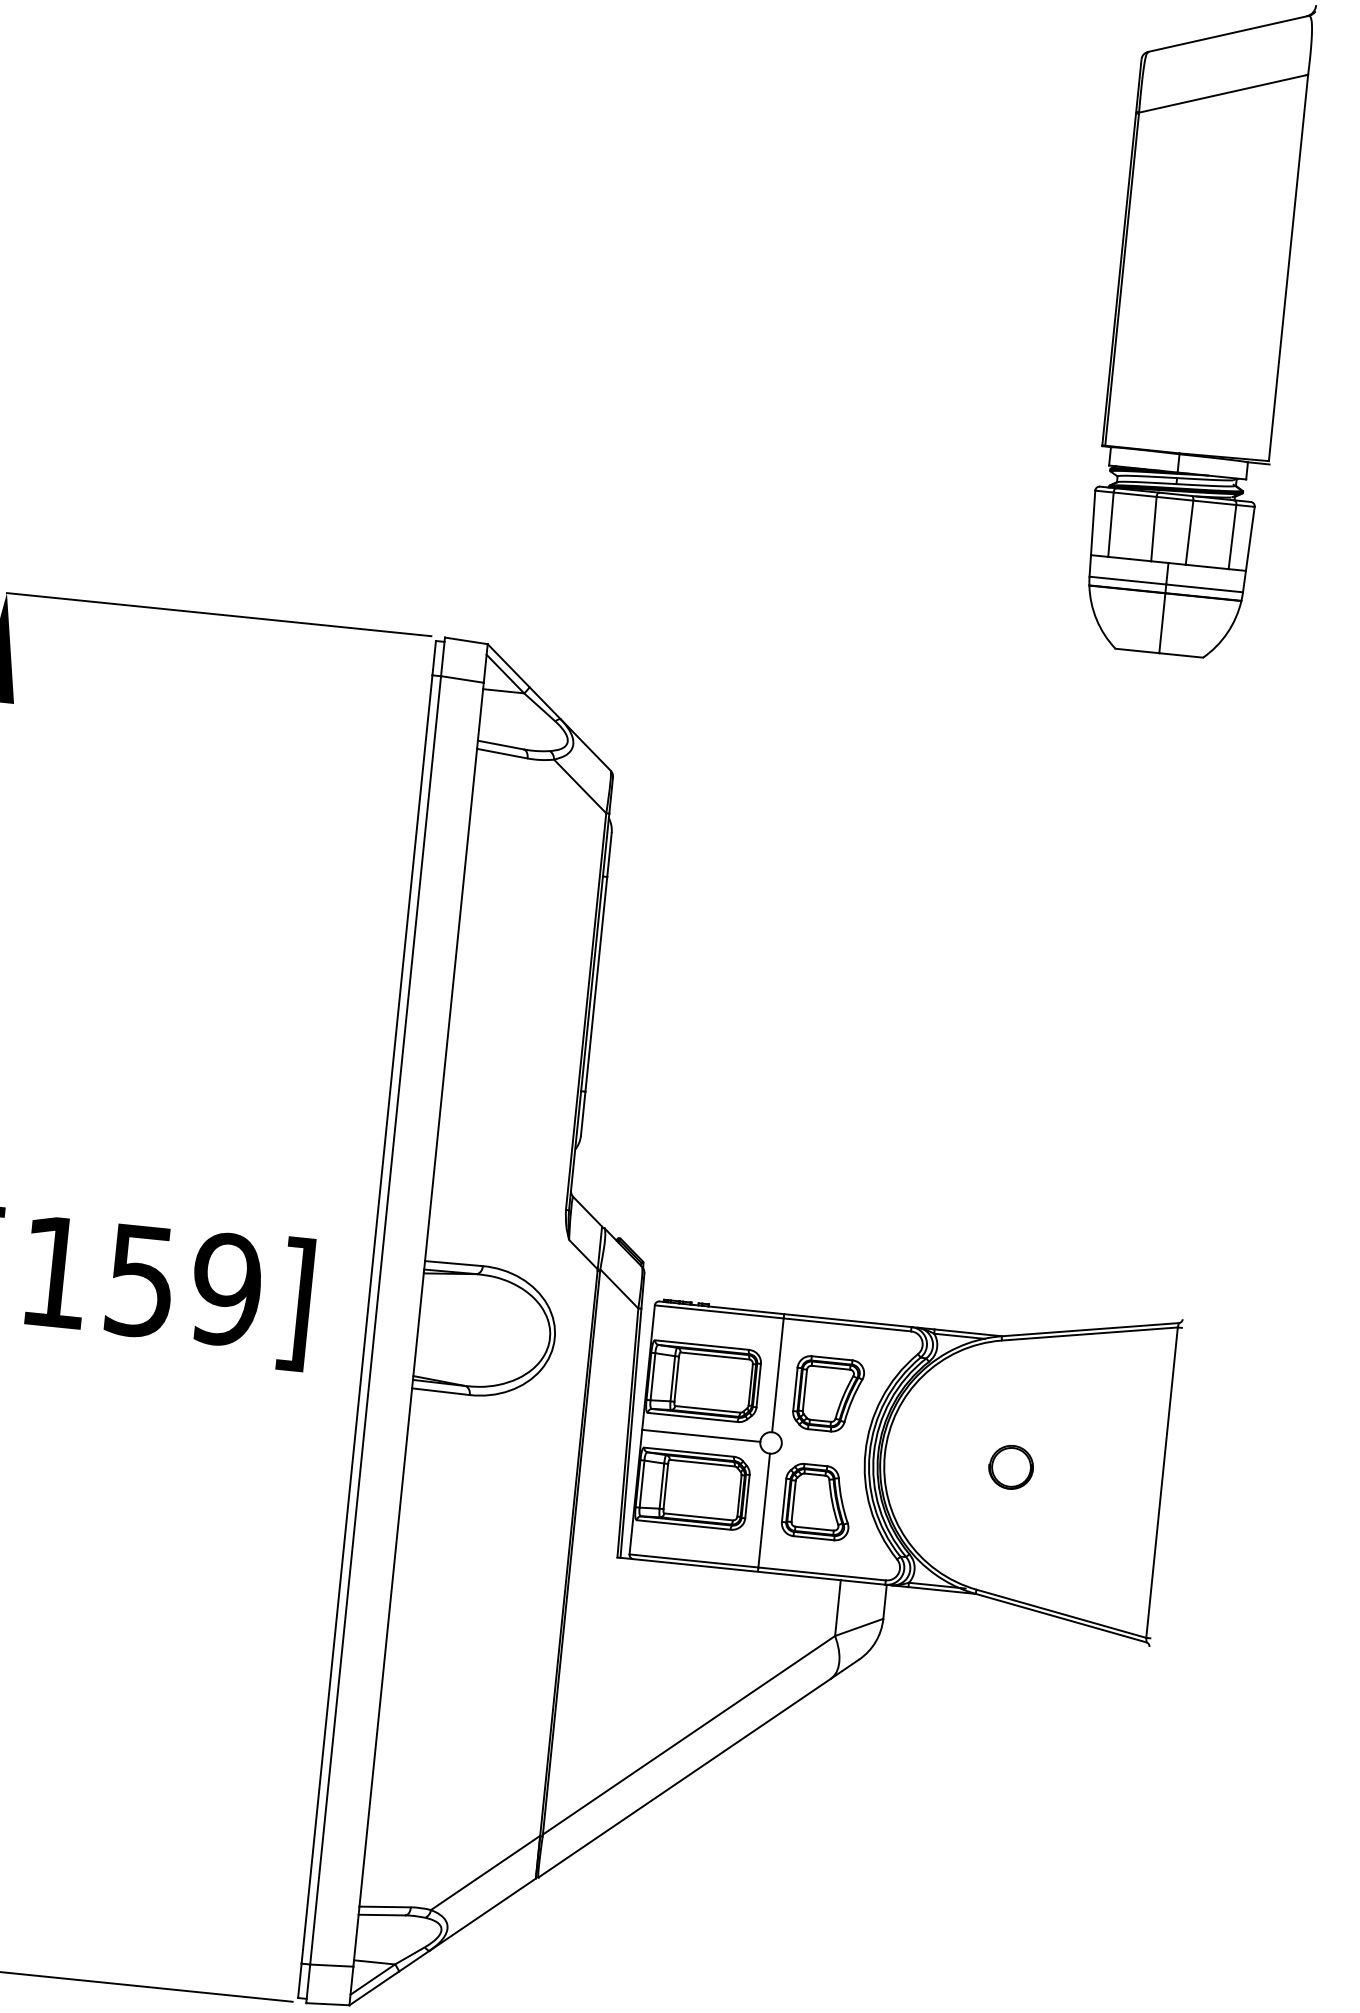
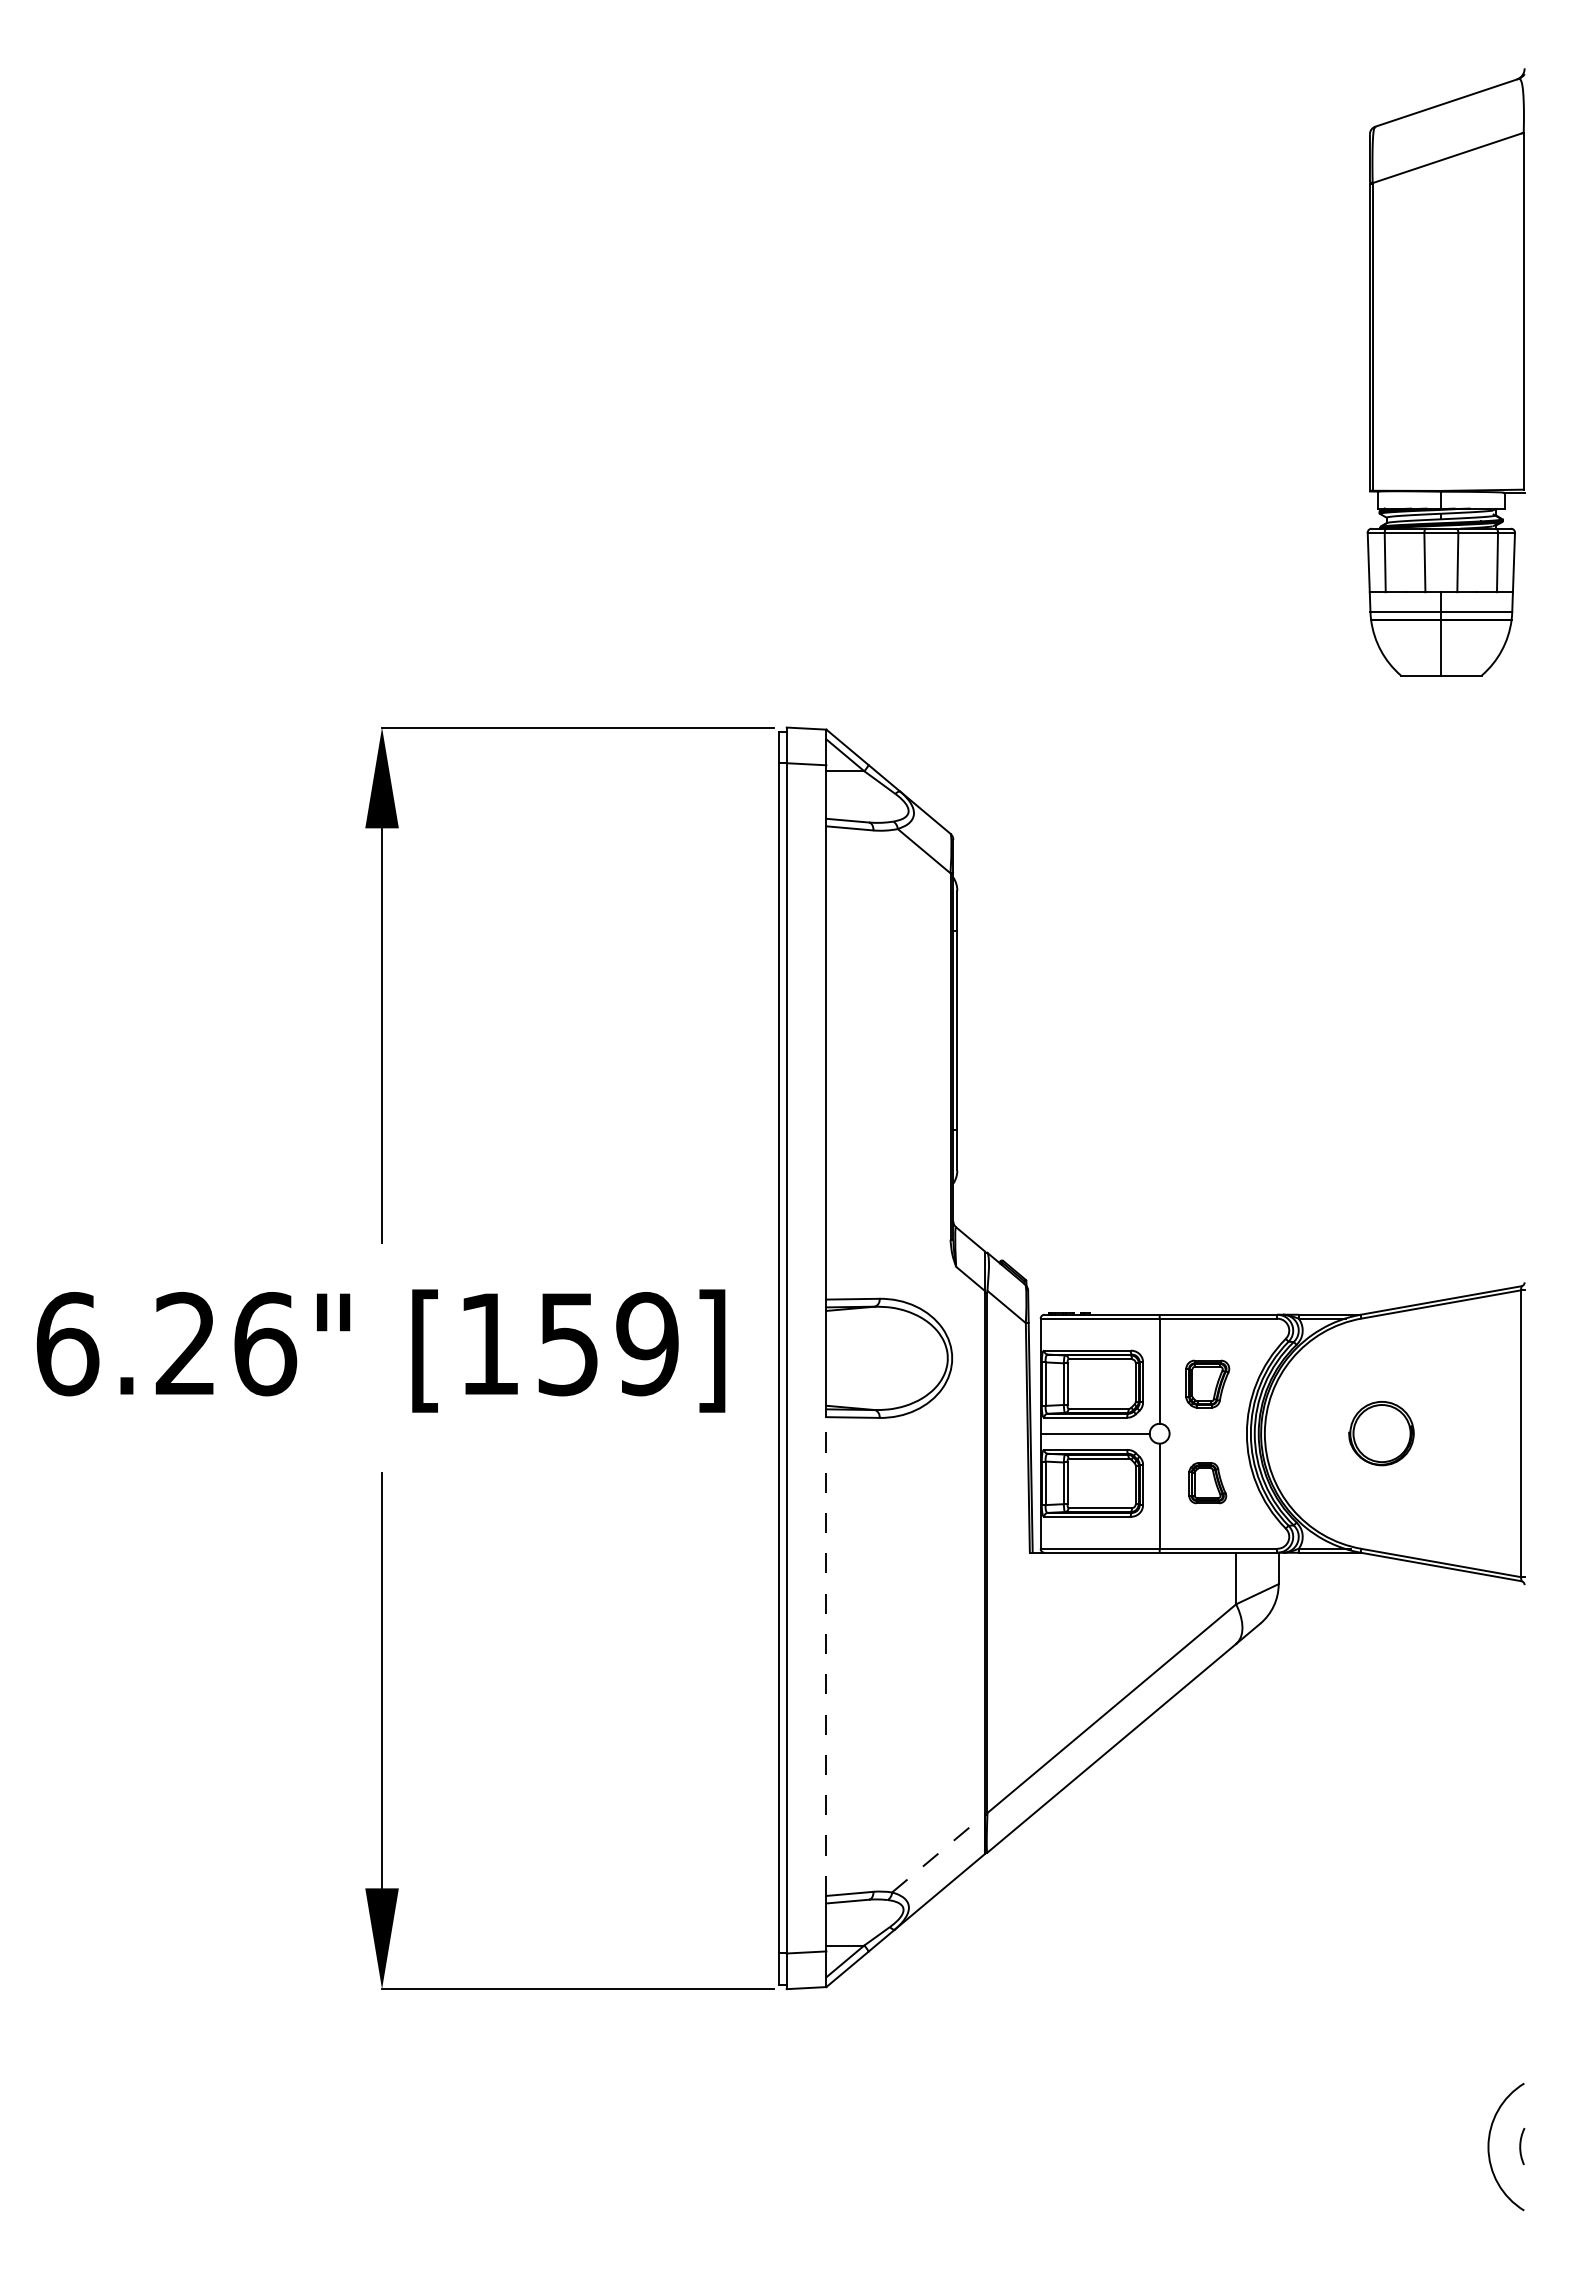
part: (828, 1393) -> (1207, 1383), size x0.7
part: (1011, 1467) -> (1381, 1433), size x1.6
part: (817, 1500) -> (1207, 1482), size x0.6
line: (385, 1647) -> (826, 1656), solid -> dashed
line: (485, 1873) -> (938, 1853), solid -> dashed

